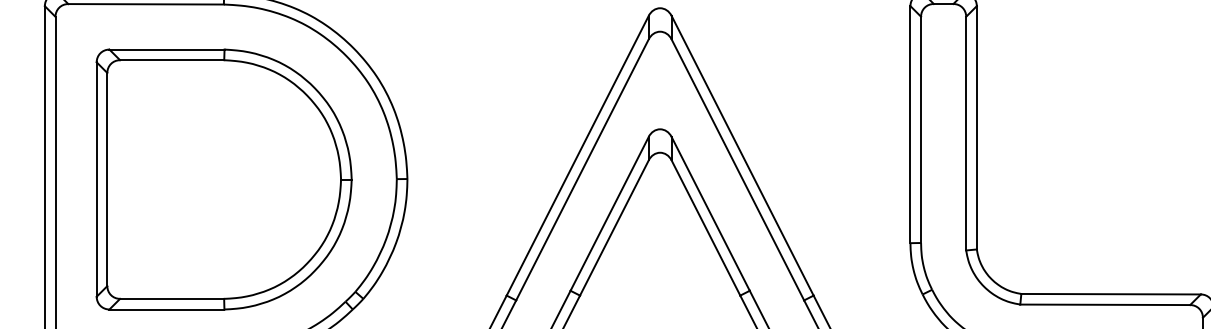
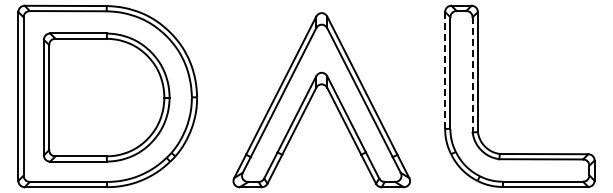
line: (911, 124) -> (445, 70), solid -> dashed
line: (965, 132) -> (472, 74), solid -> dashed

